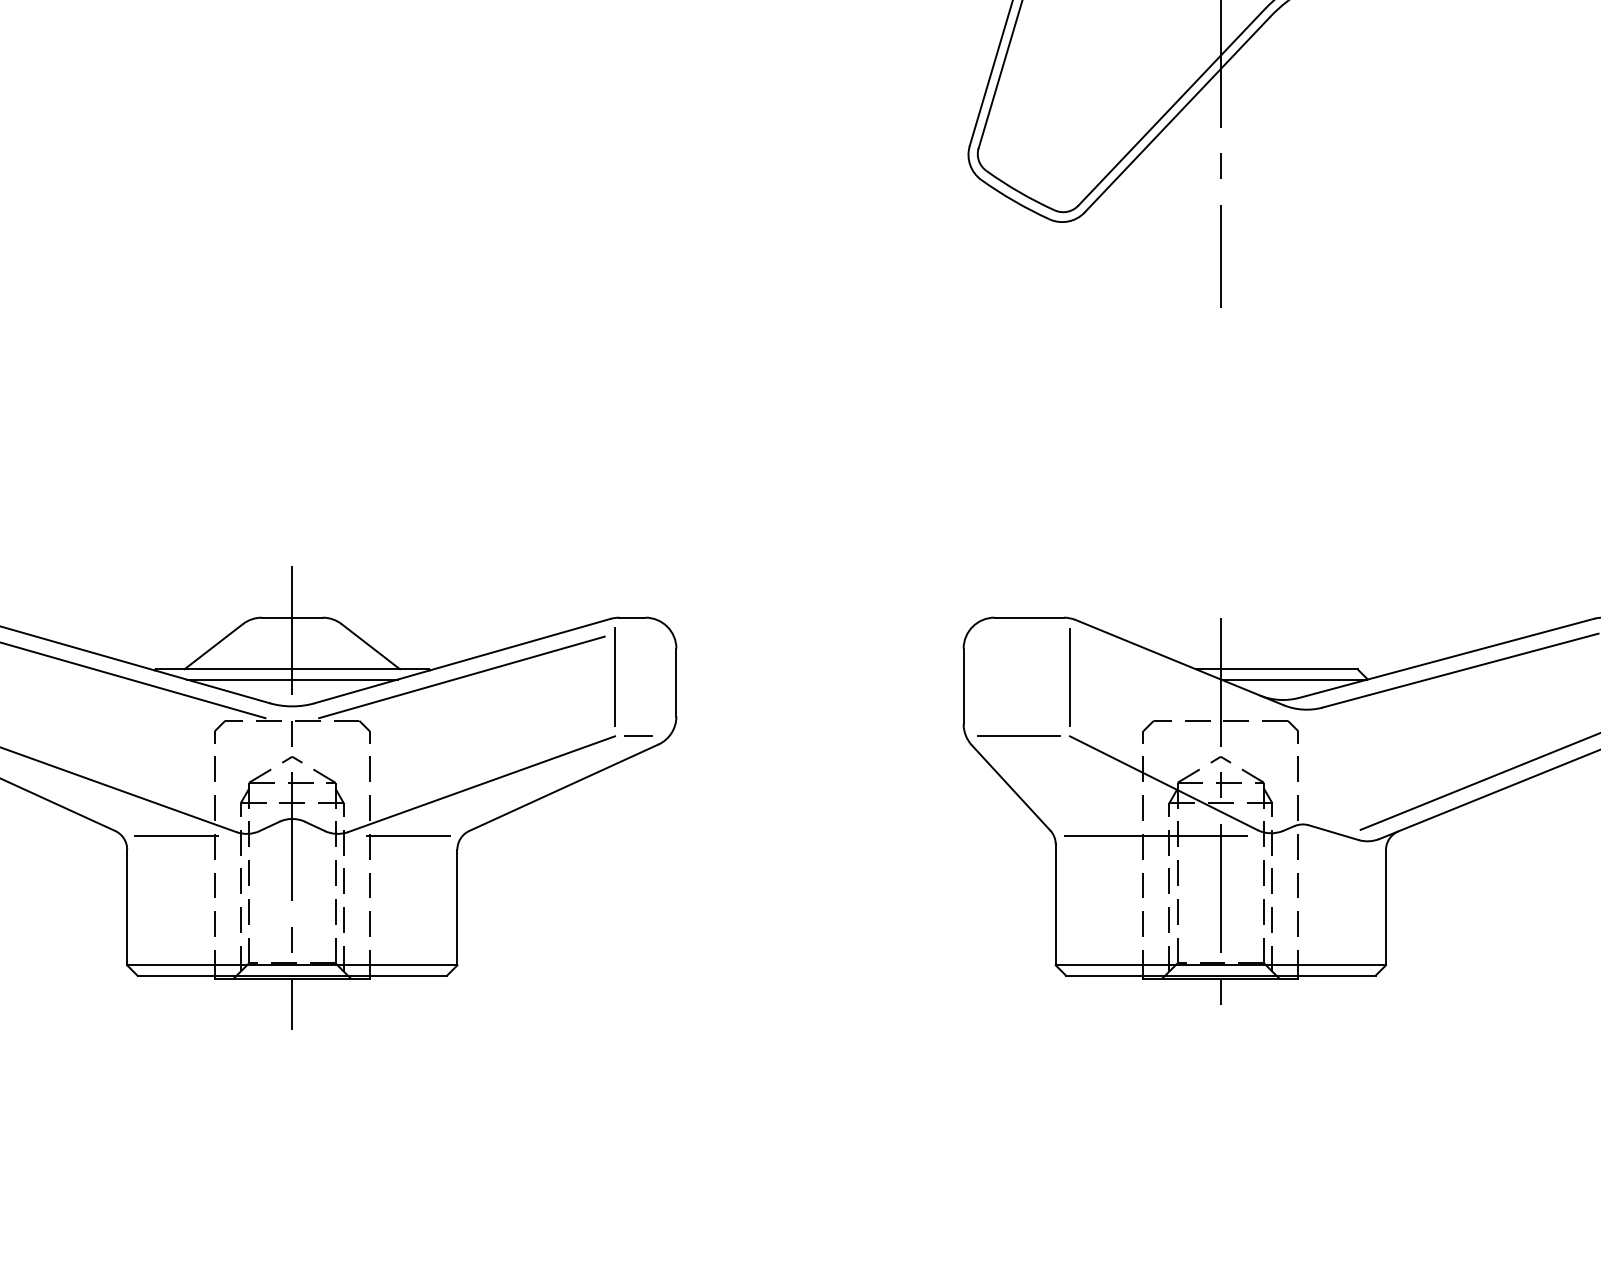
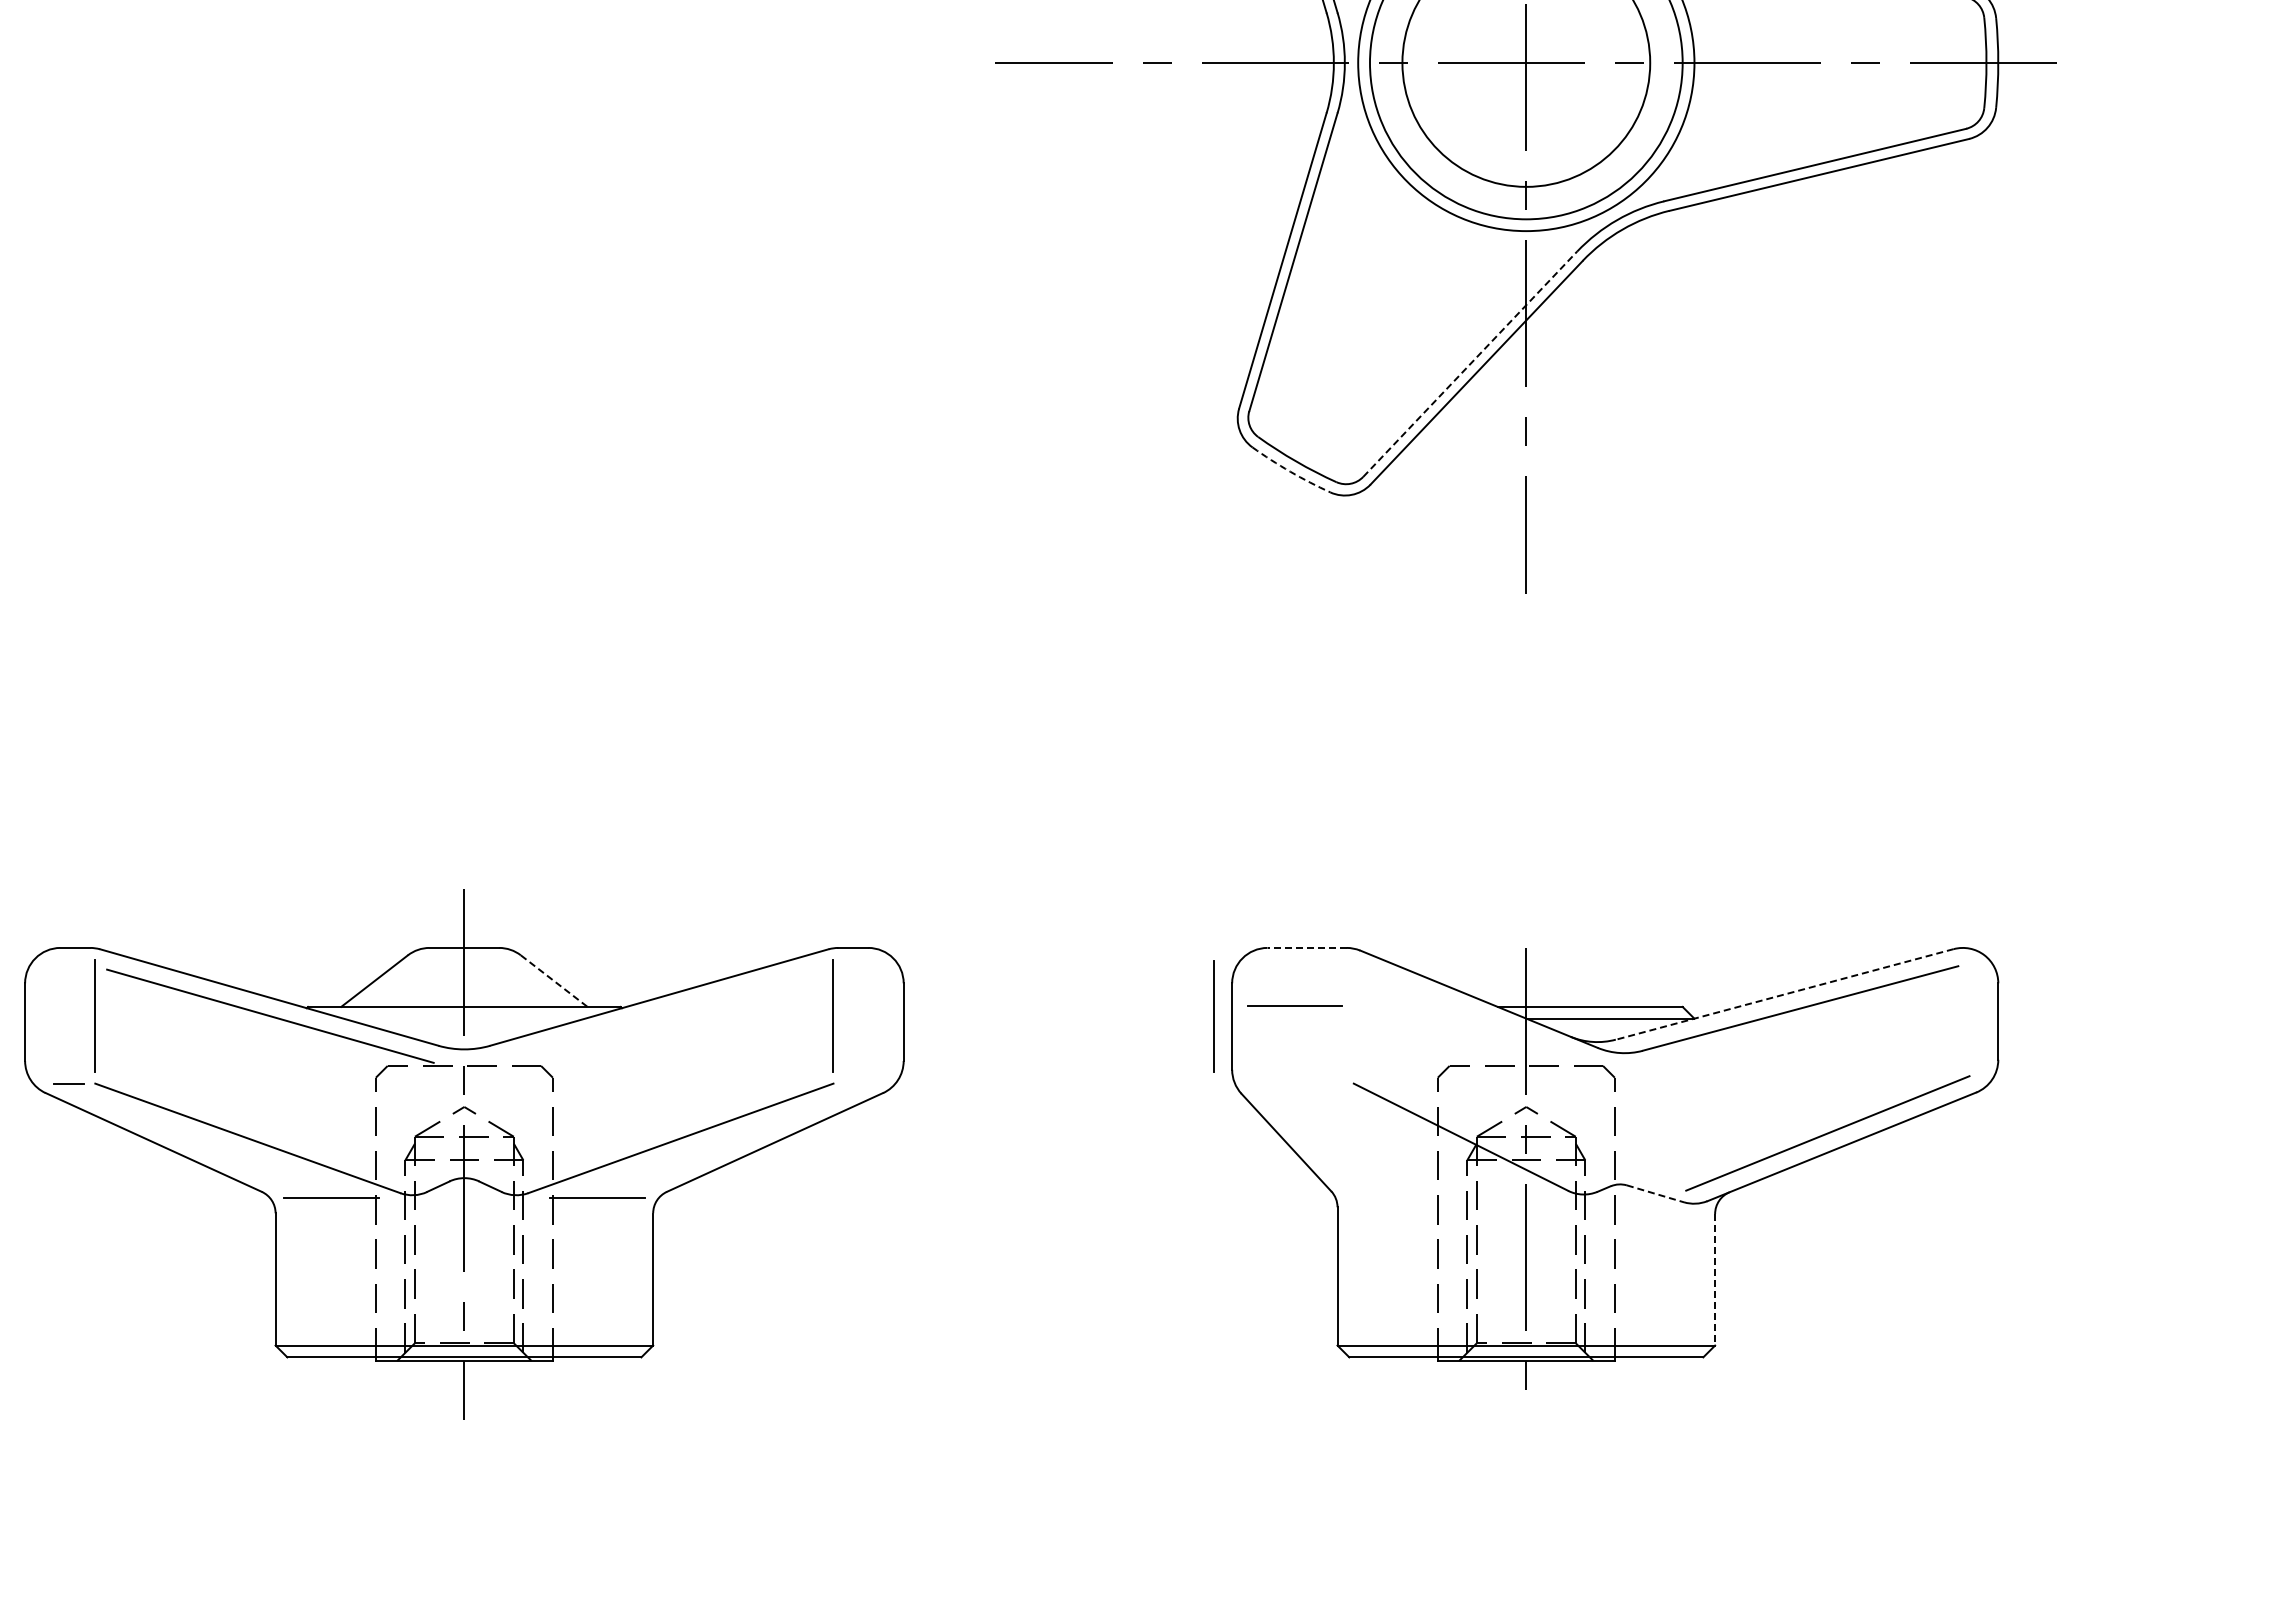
line: (1172, 106) -> (1470, 363), solid -> dashed
arc: (1014, 201) -> (1290, 471), solid -> dashed
line: (1029, 617) -> (1307, 947), solid -> dashed
line: (371, 647) -> (554, 981), solid -> dashed
line: (1446, 658) -> (1784, 994), solid -> dashed
line: (462, 676) -> (658, 1015), removed
line: (1069, 677) -> (1213, 1016), moved
line: (292, 679) -> (464, 1018), removed
line: (638, 736) -> (860, 1083), removed
line: (1018, 736) -> (1294, 1005), moved
line: (1333, 832) -> (1655, 1193), solid -> dashed
line: (1156, 836) -> (1452, 1198), removed
line: (1386, 907) -> (1715, 1279), solid -> dashed

